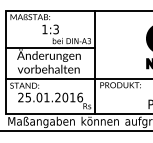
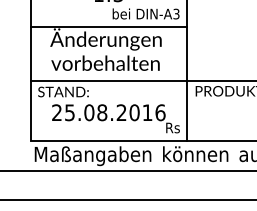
text: (46, 97) -> (101, 112), 25.01.2016 -> 25.08.2016

